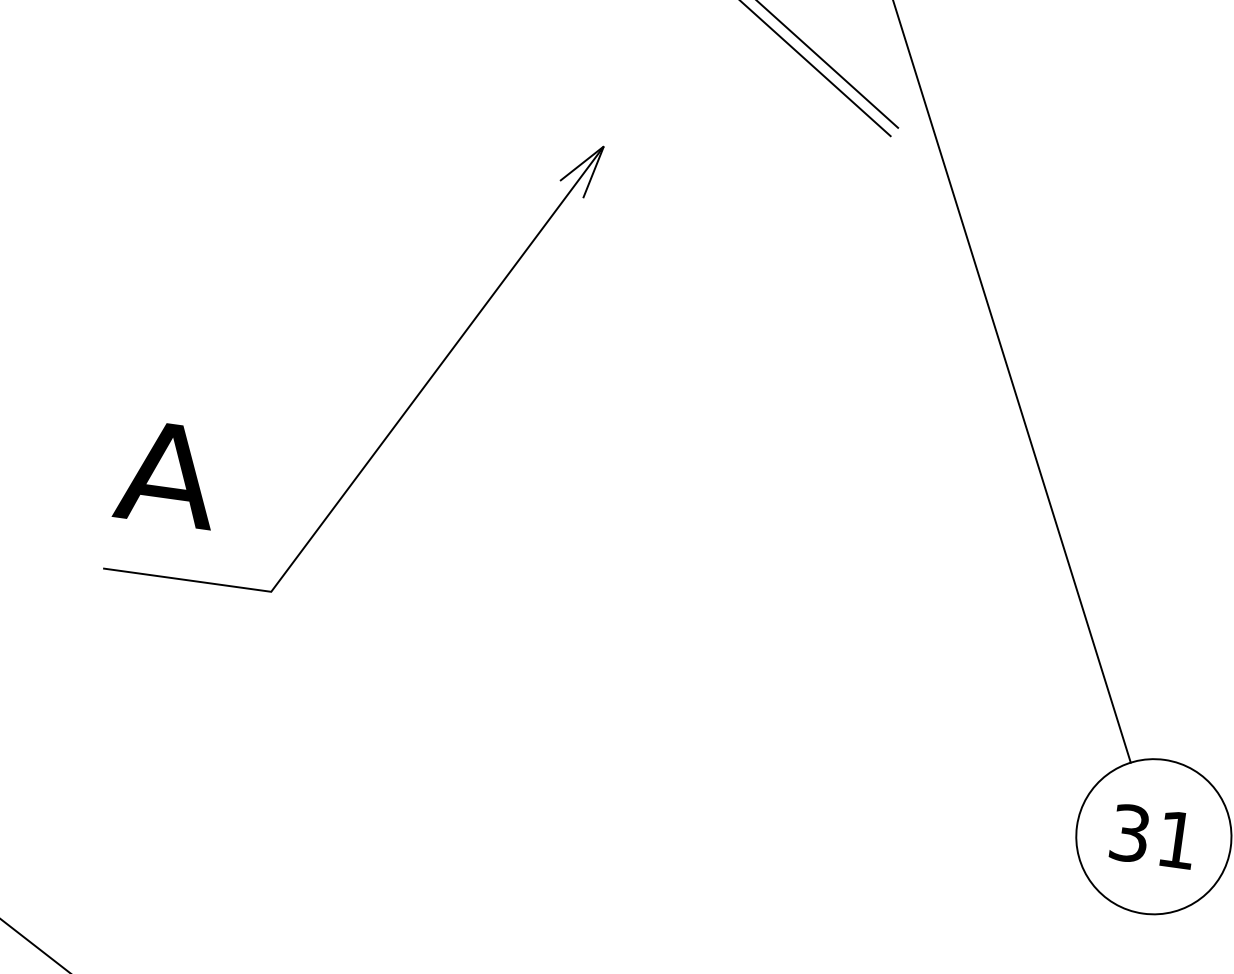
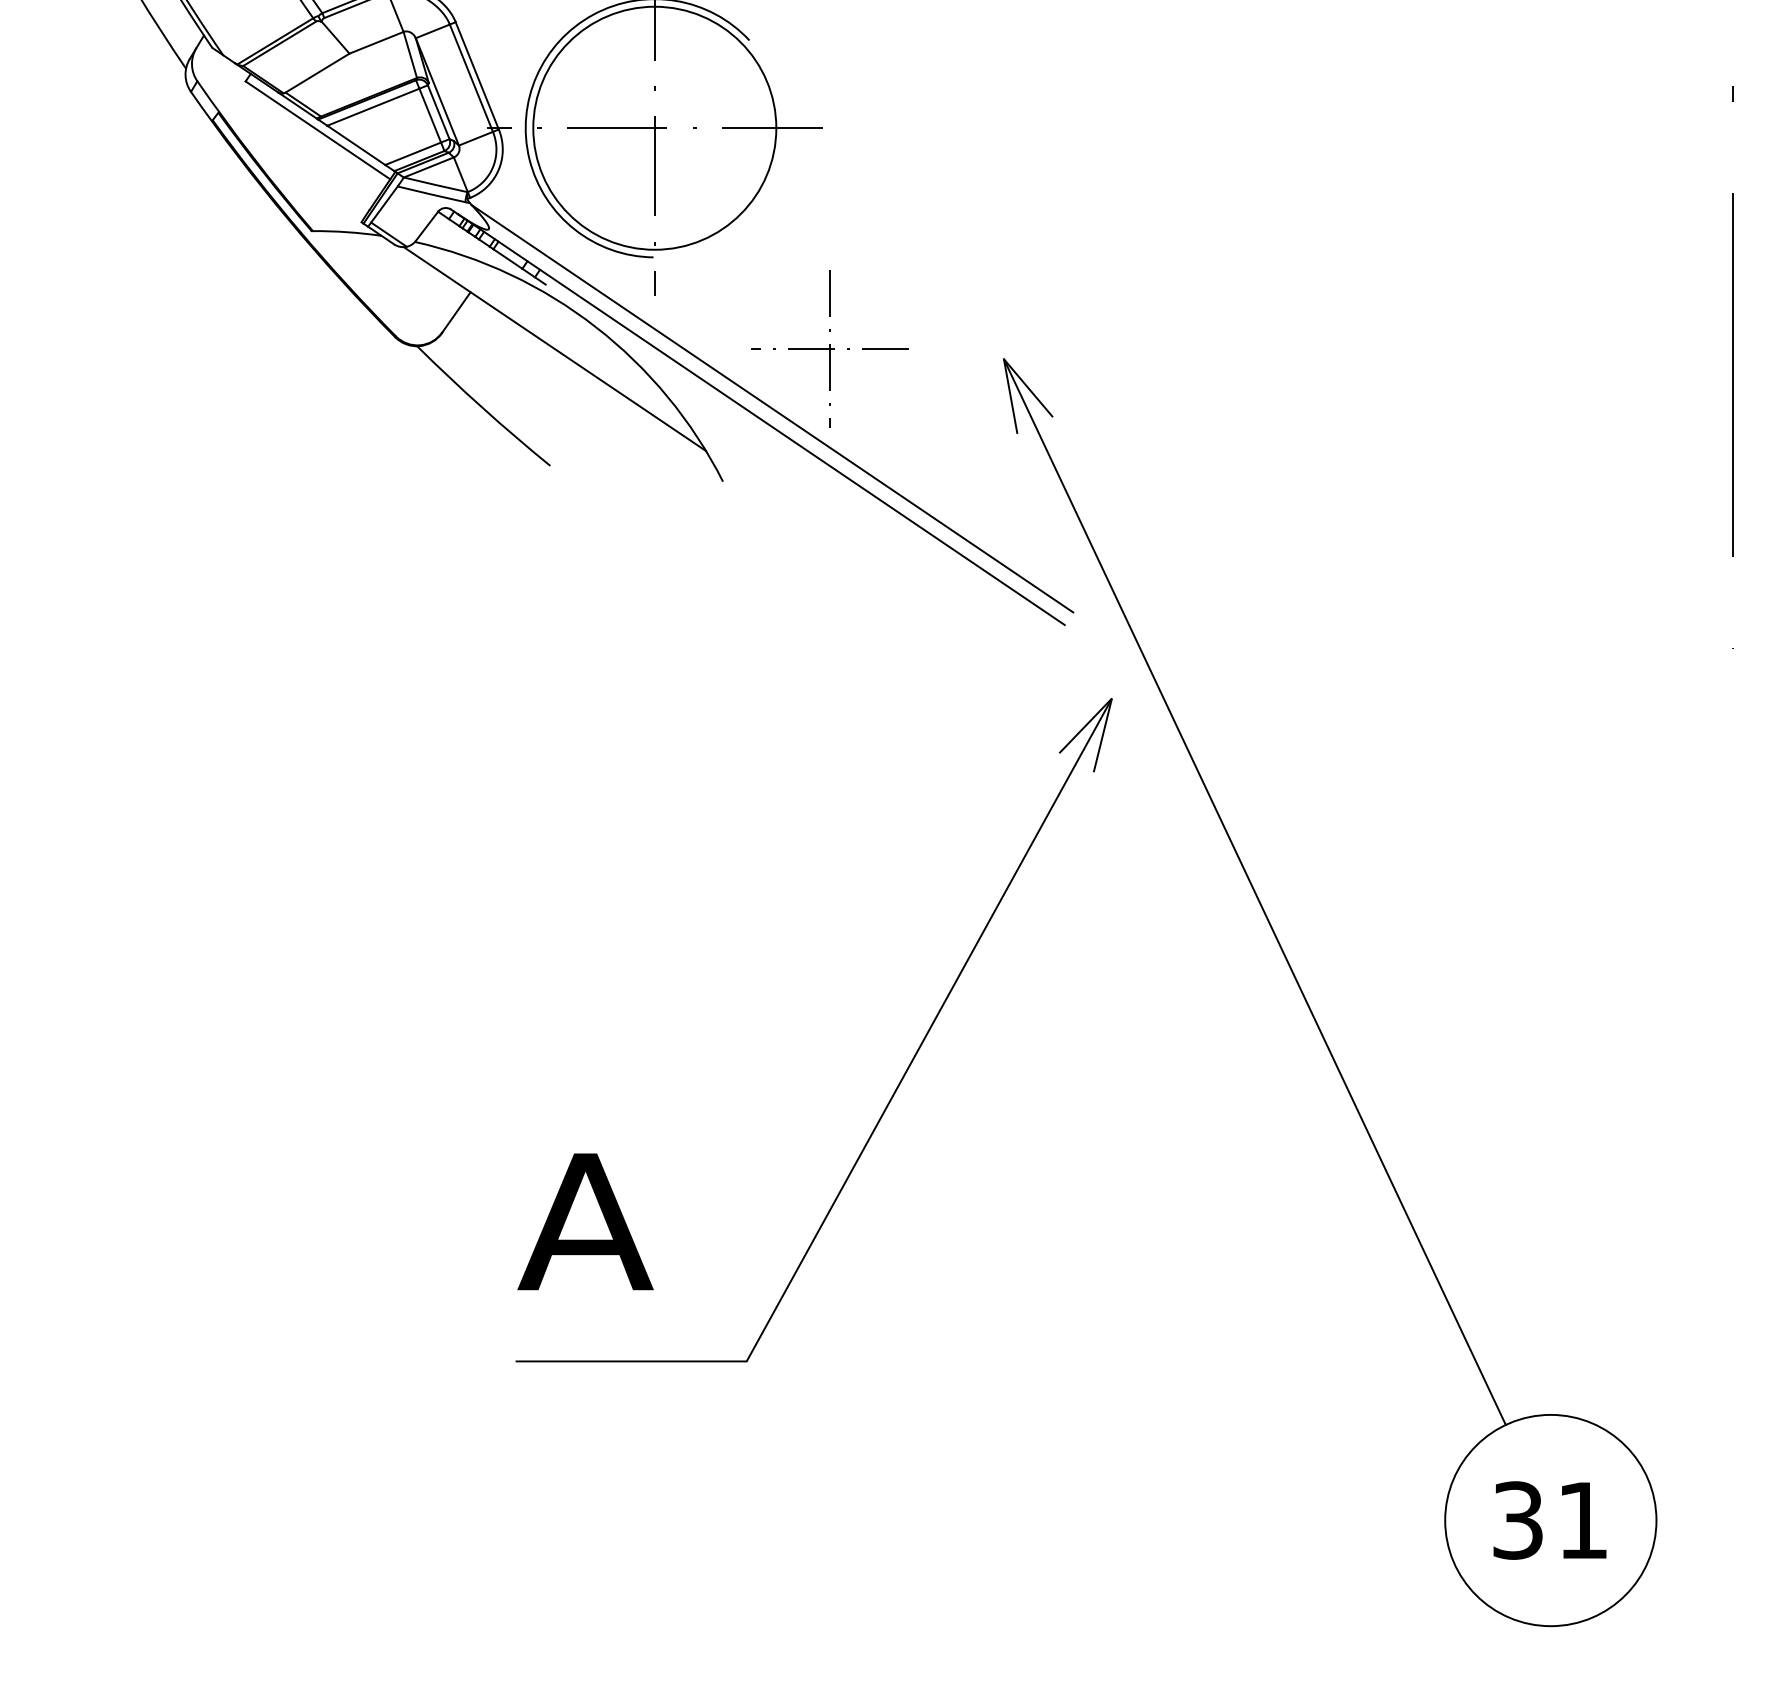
part: (410, 403) -> (899, 1081), moved

